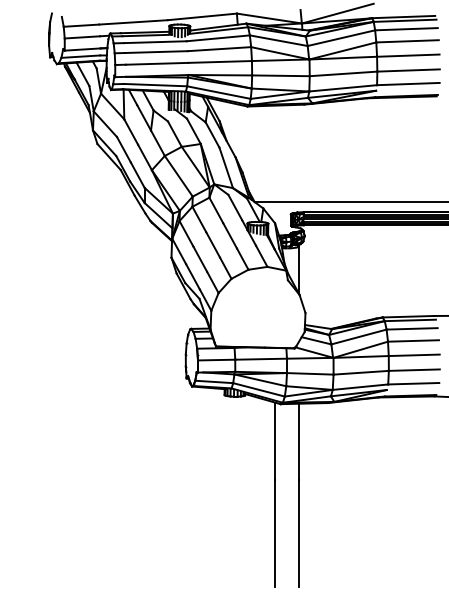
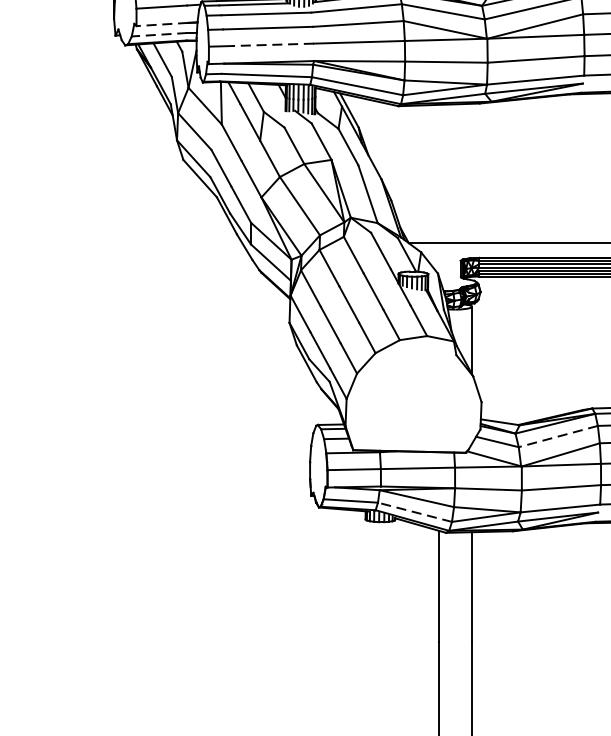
line: (82, 49) -> (161, 24), solid -> dashed
line: (80, 56) -> (159, 34), solid -> dashed
line: (156, 63) -> (268, 44), solid -> dashed
line: (359, 337) -> (559, 437), solid -> dashed
line: (259, 389) -> (415, 511), solid -> dashed

